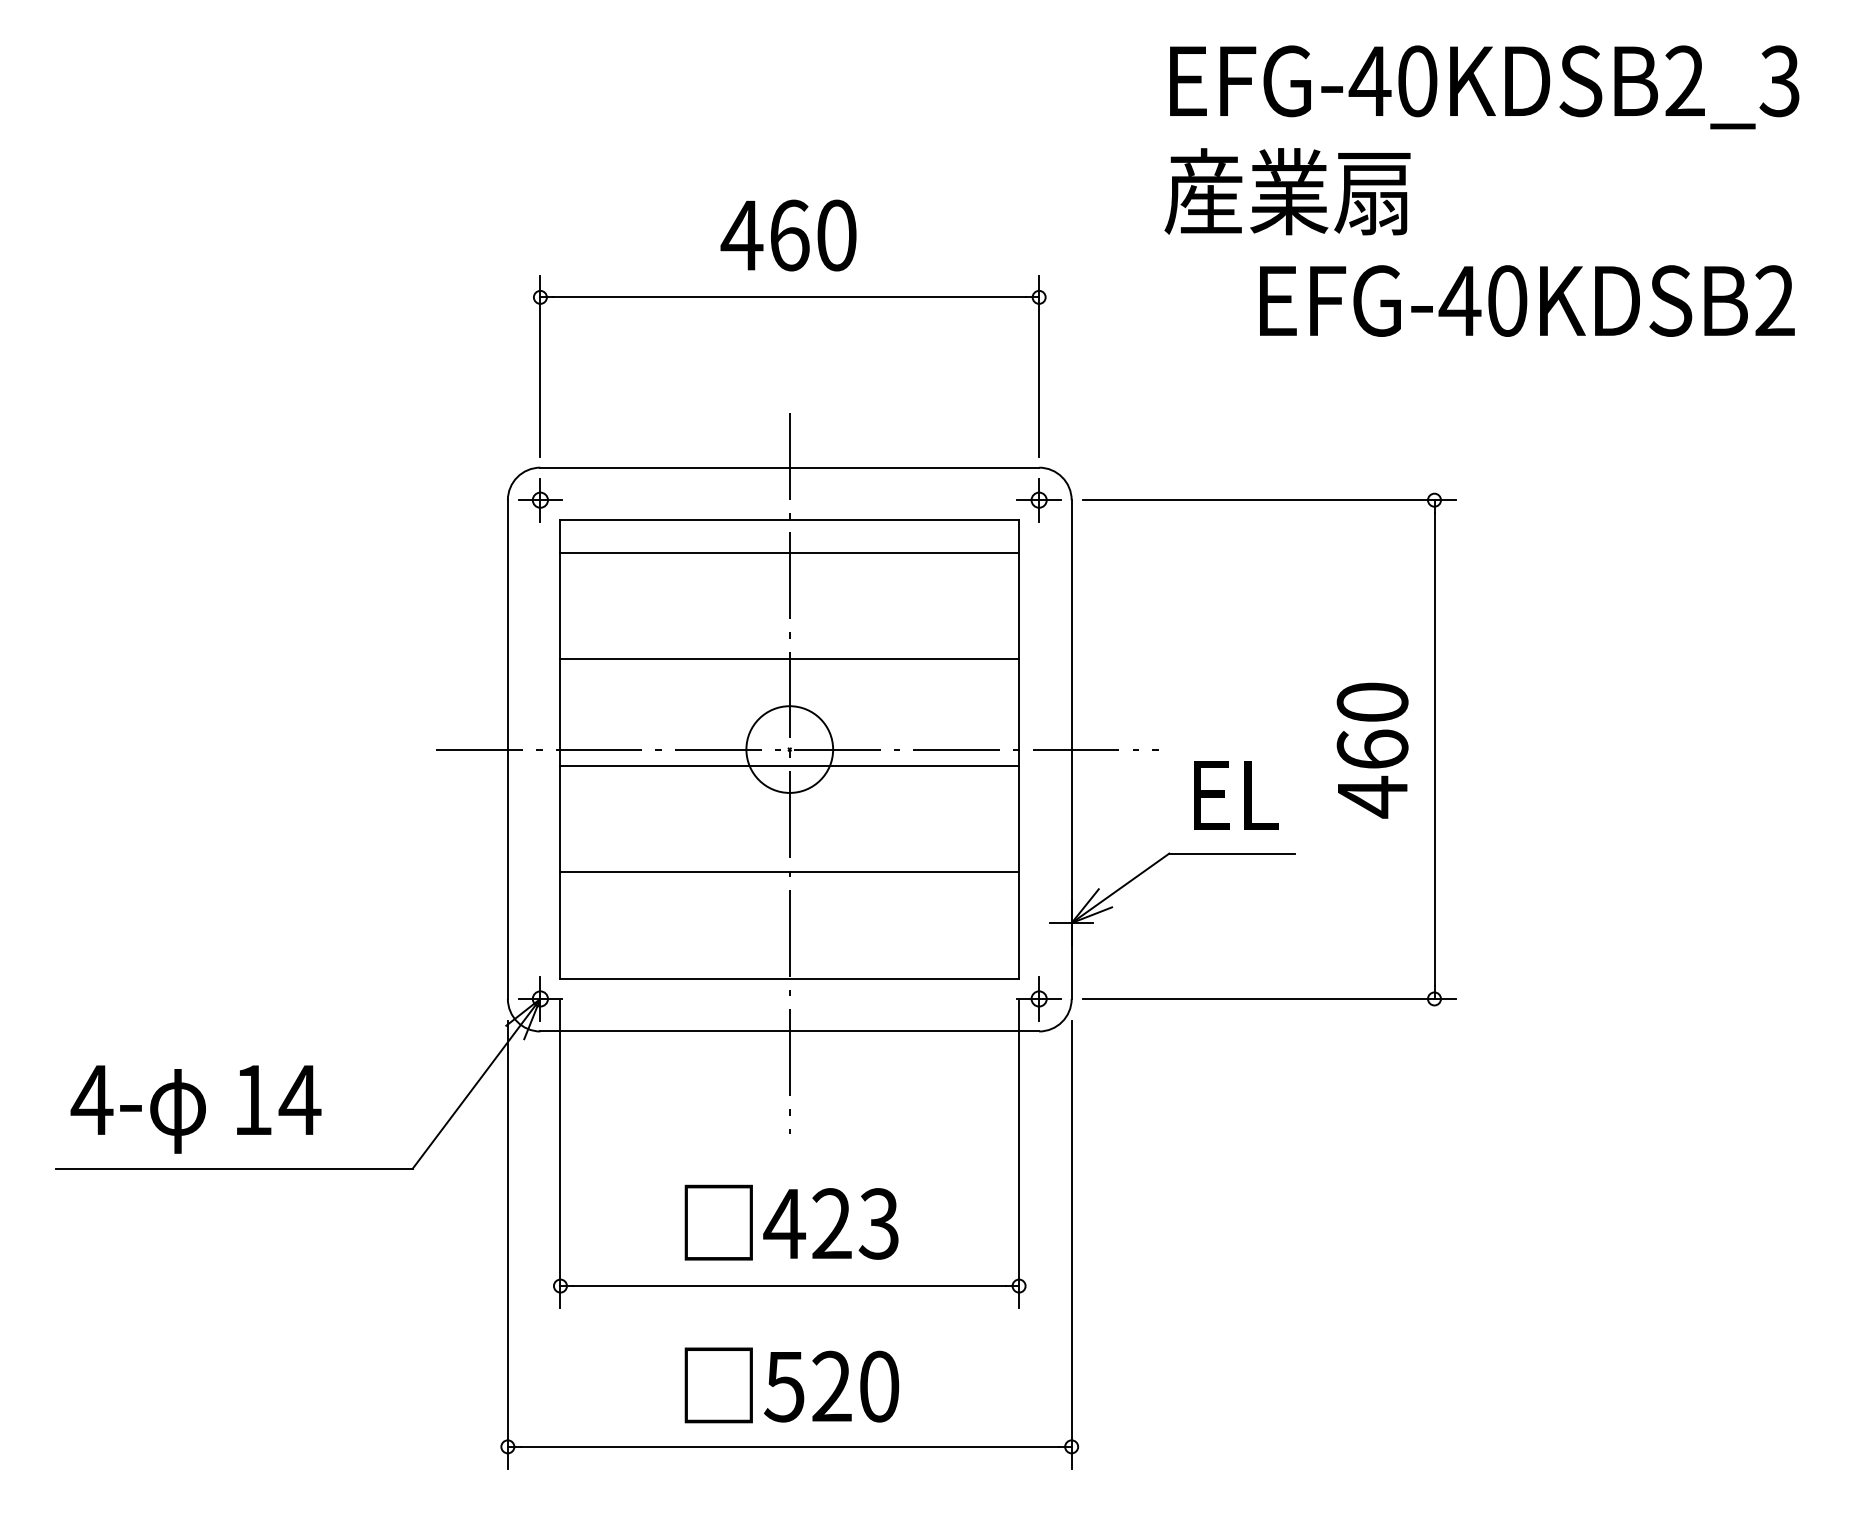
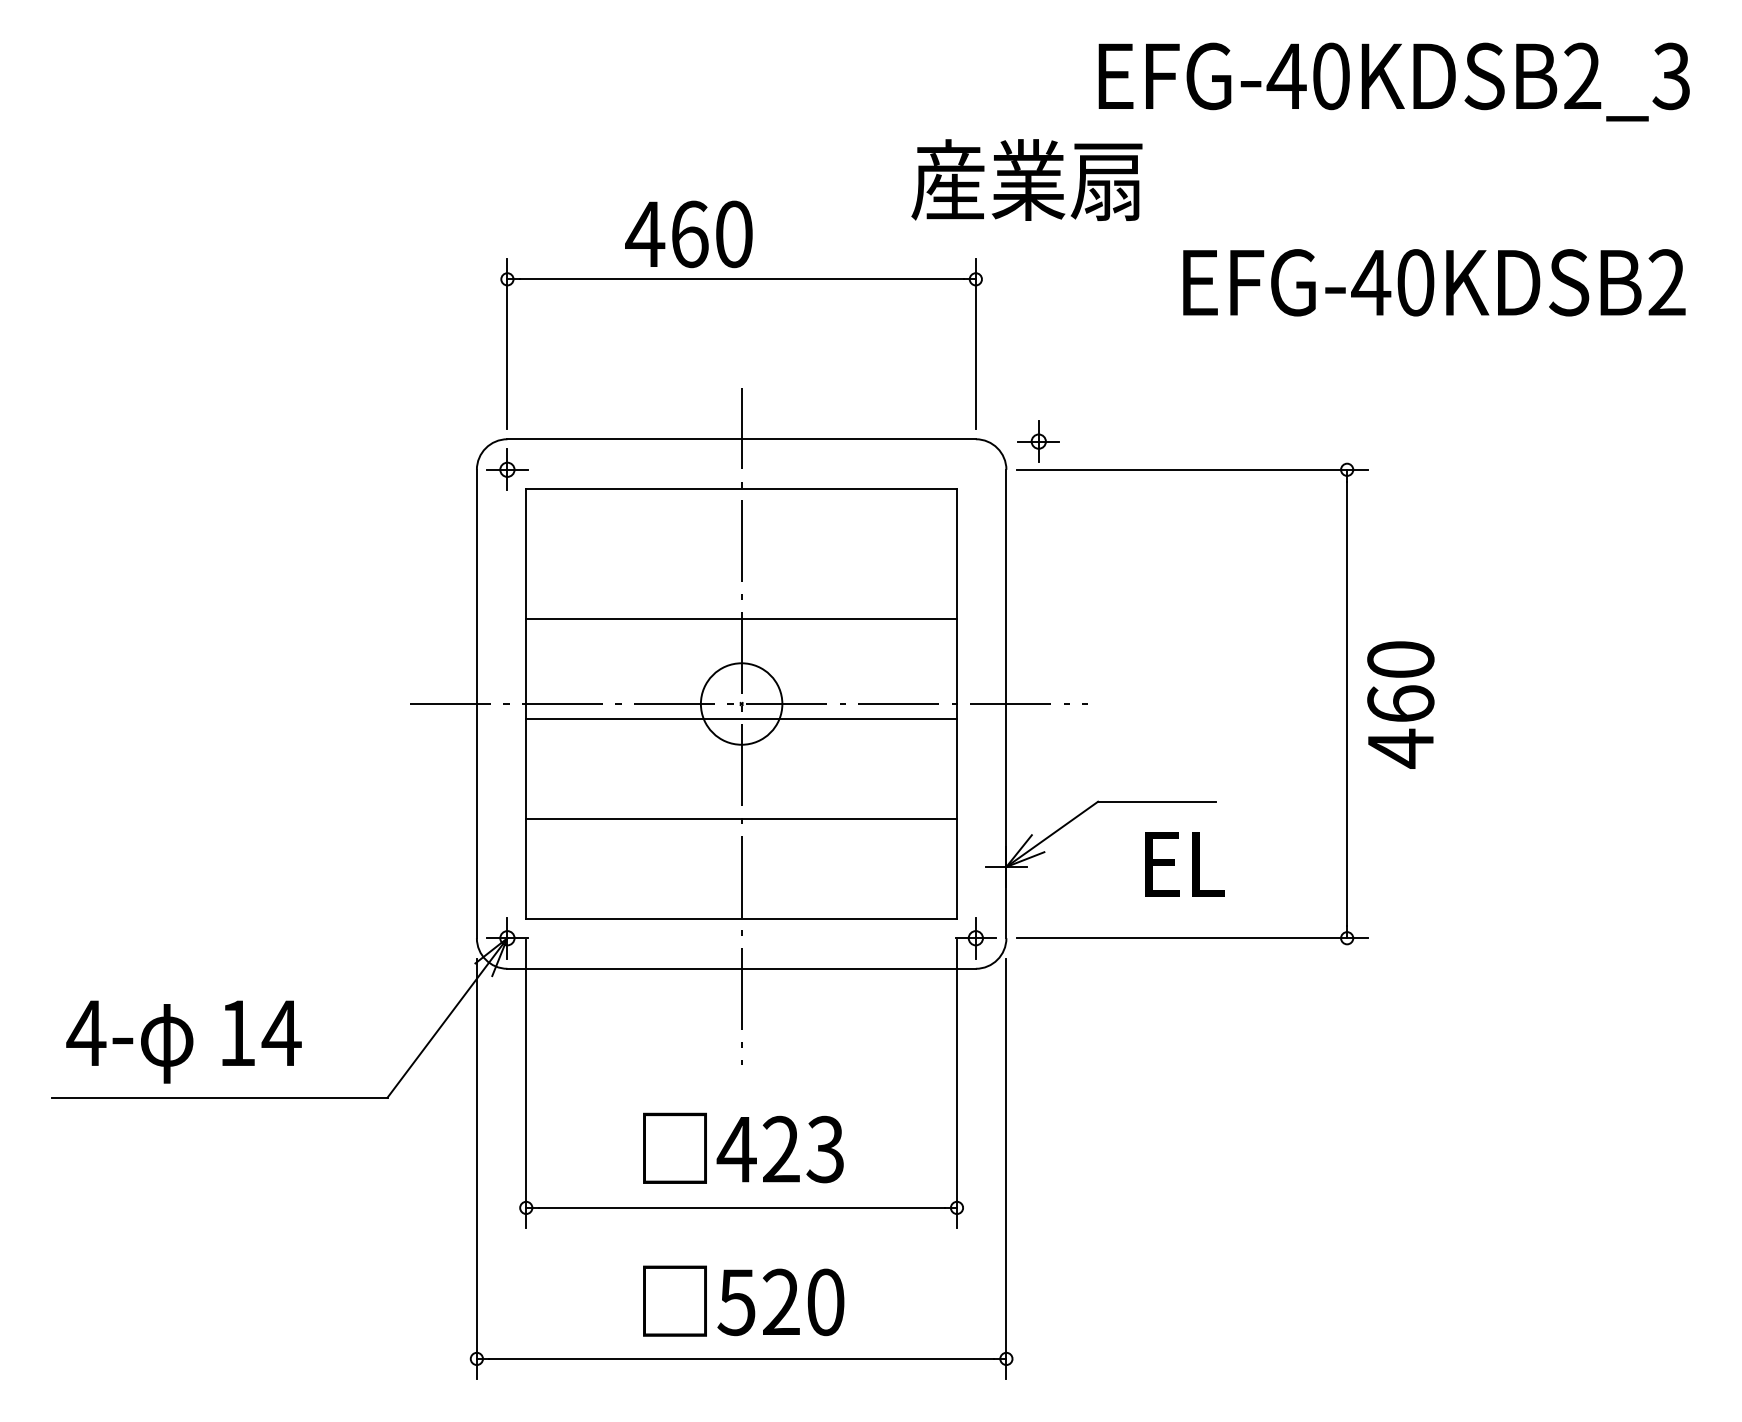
text: (1287, 191) -> (1026, 179), moved
text: (788, 235) -> (688, 234), moved
part: (1038, 500) -> (1038, 441), moved
line: (789, 552) -> (741, 518), removed
text: (1372, 750) -> (1400, 704), moved
text: (1236, 795) -> (1185, 864), moved

